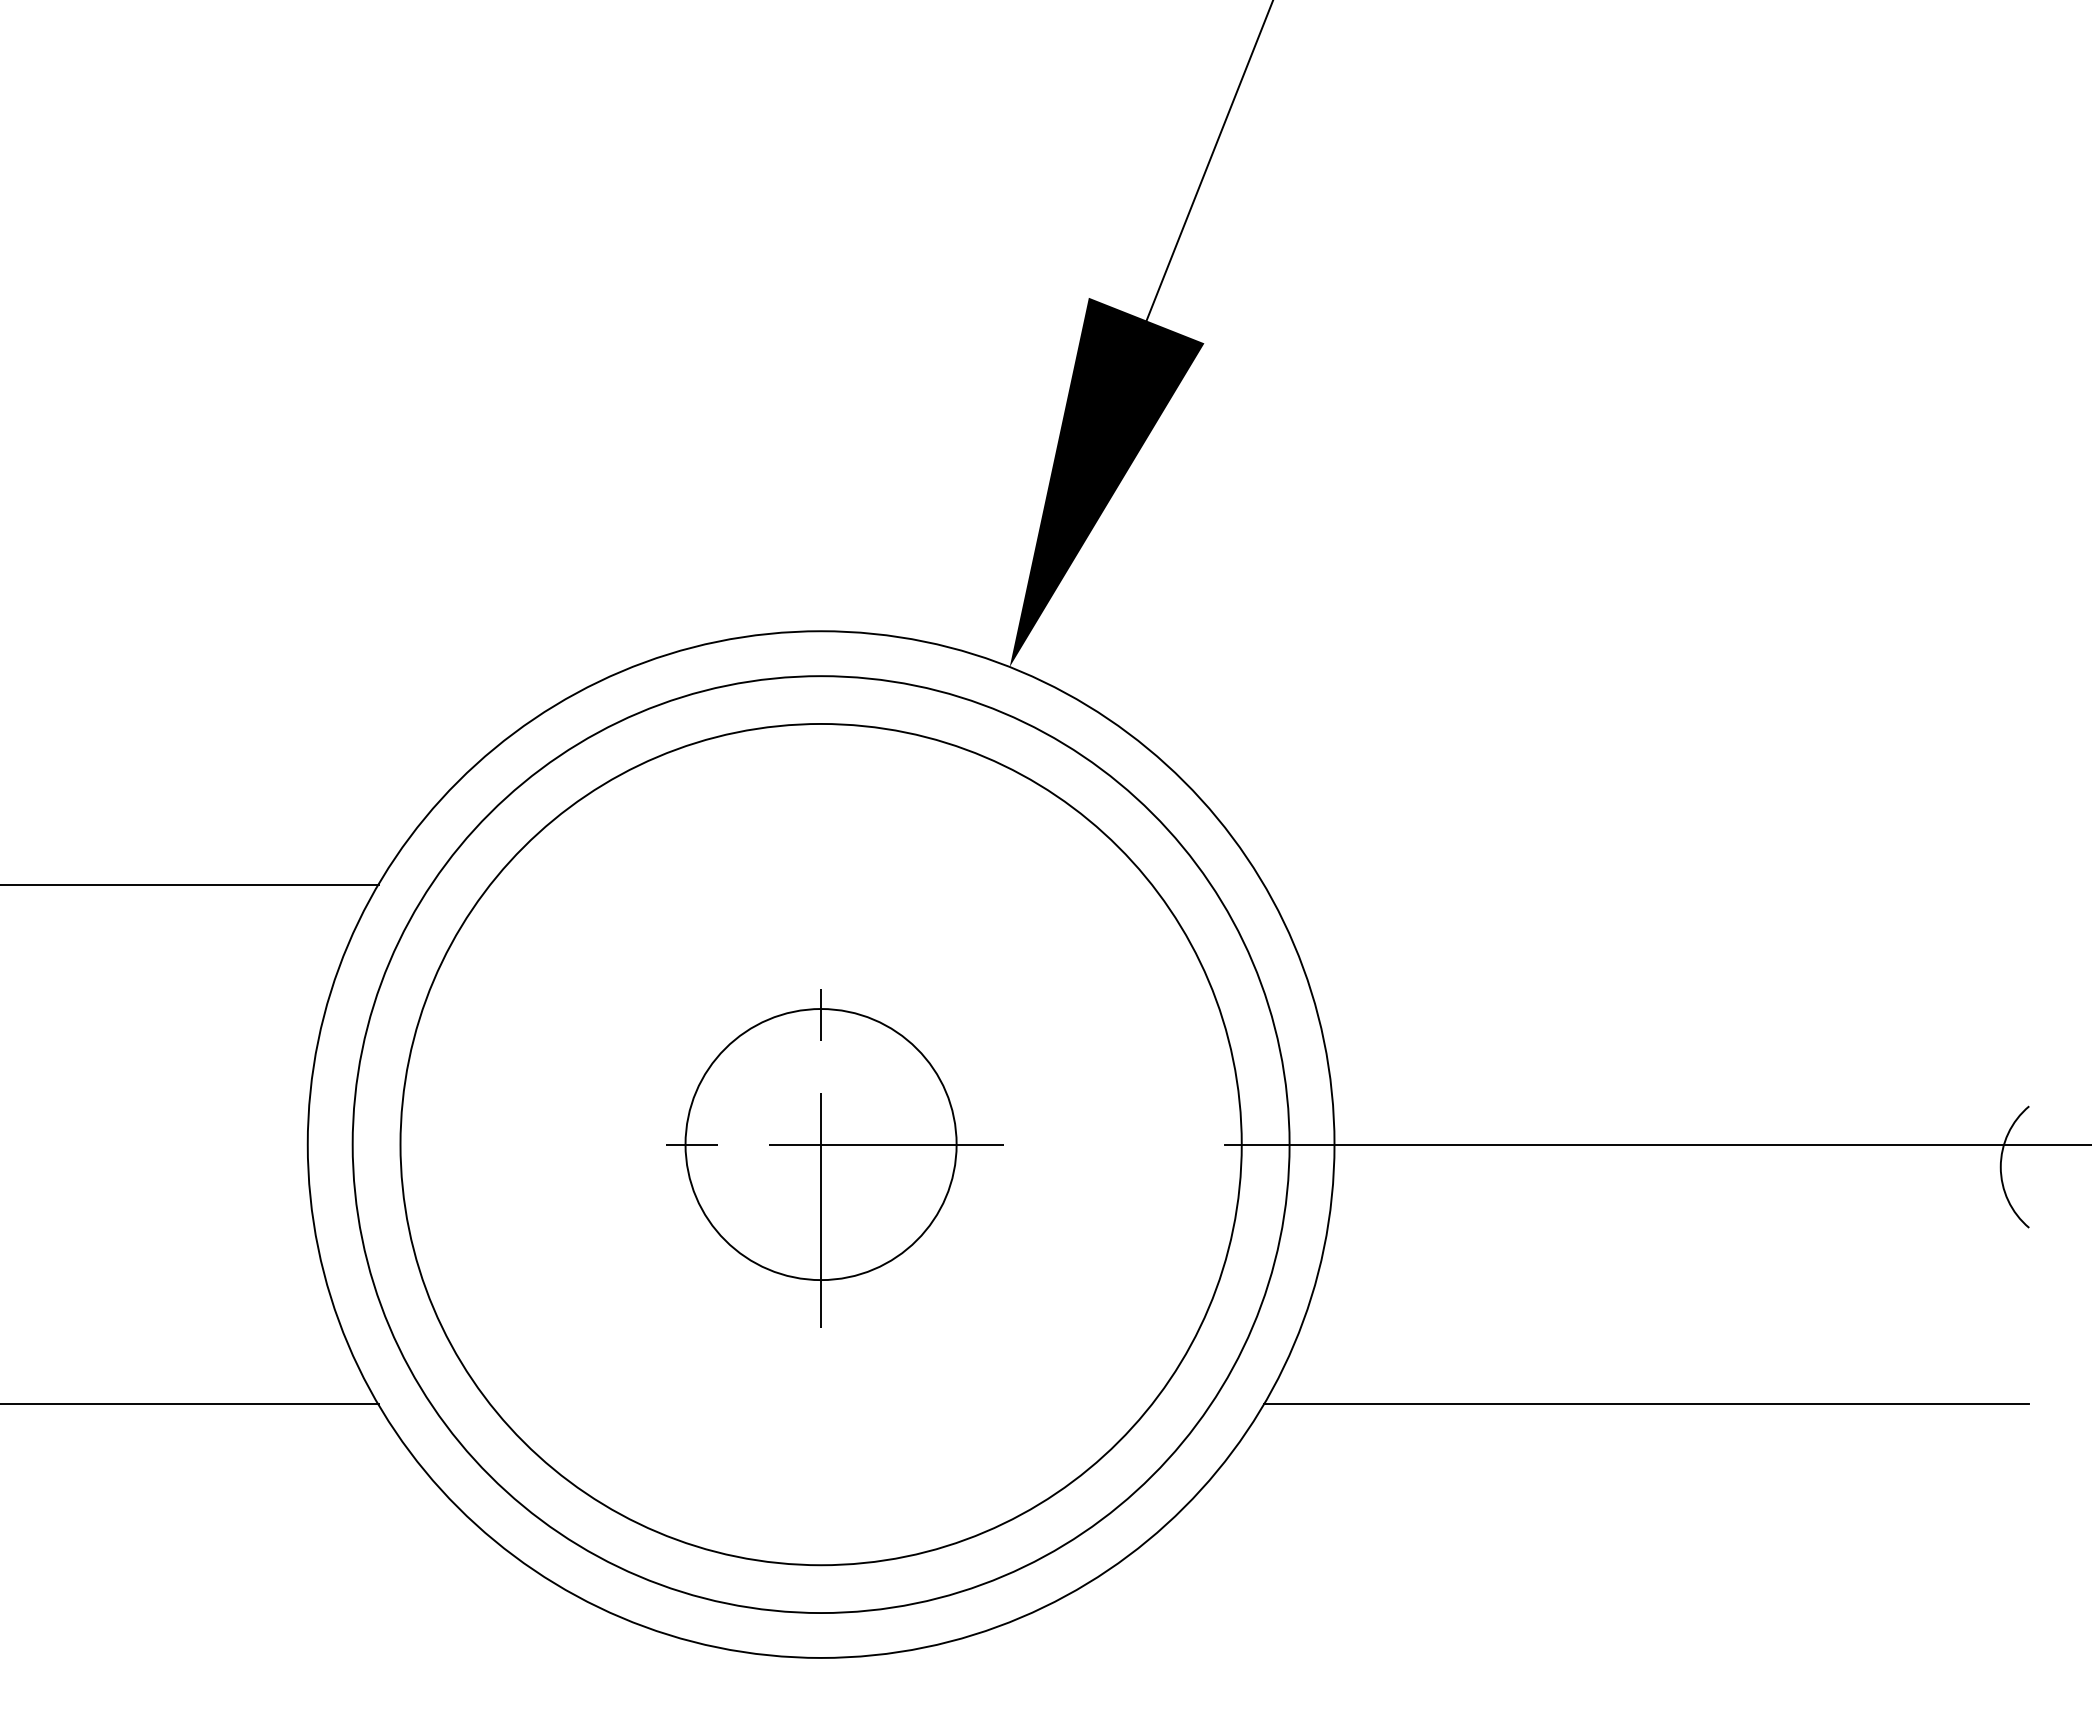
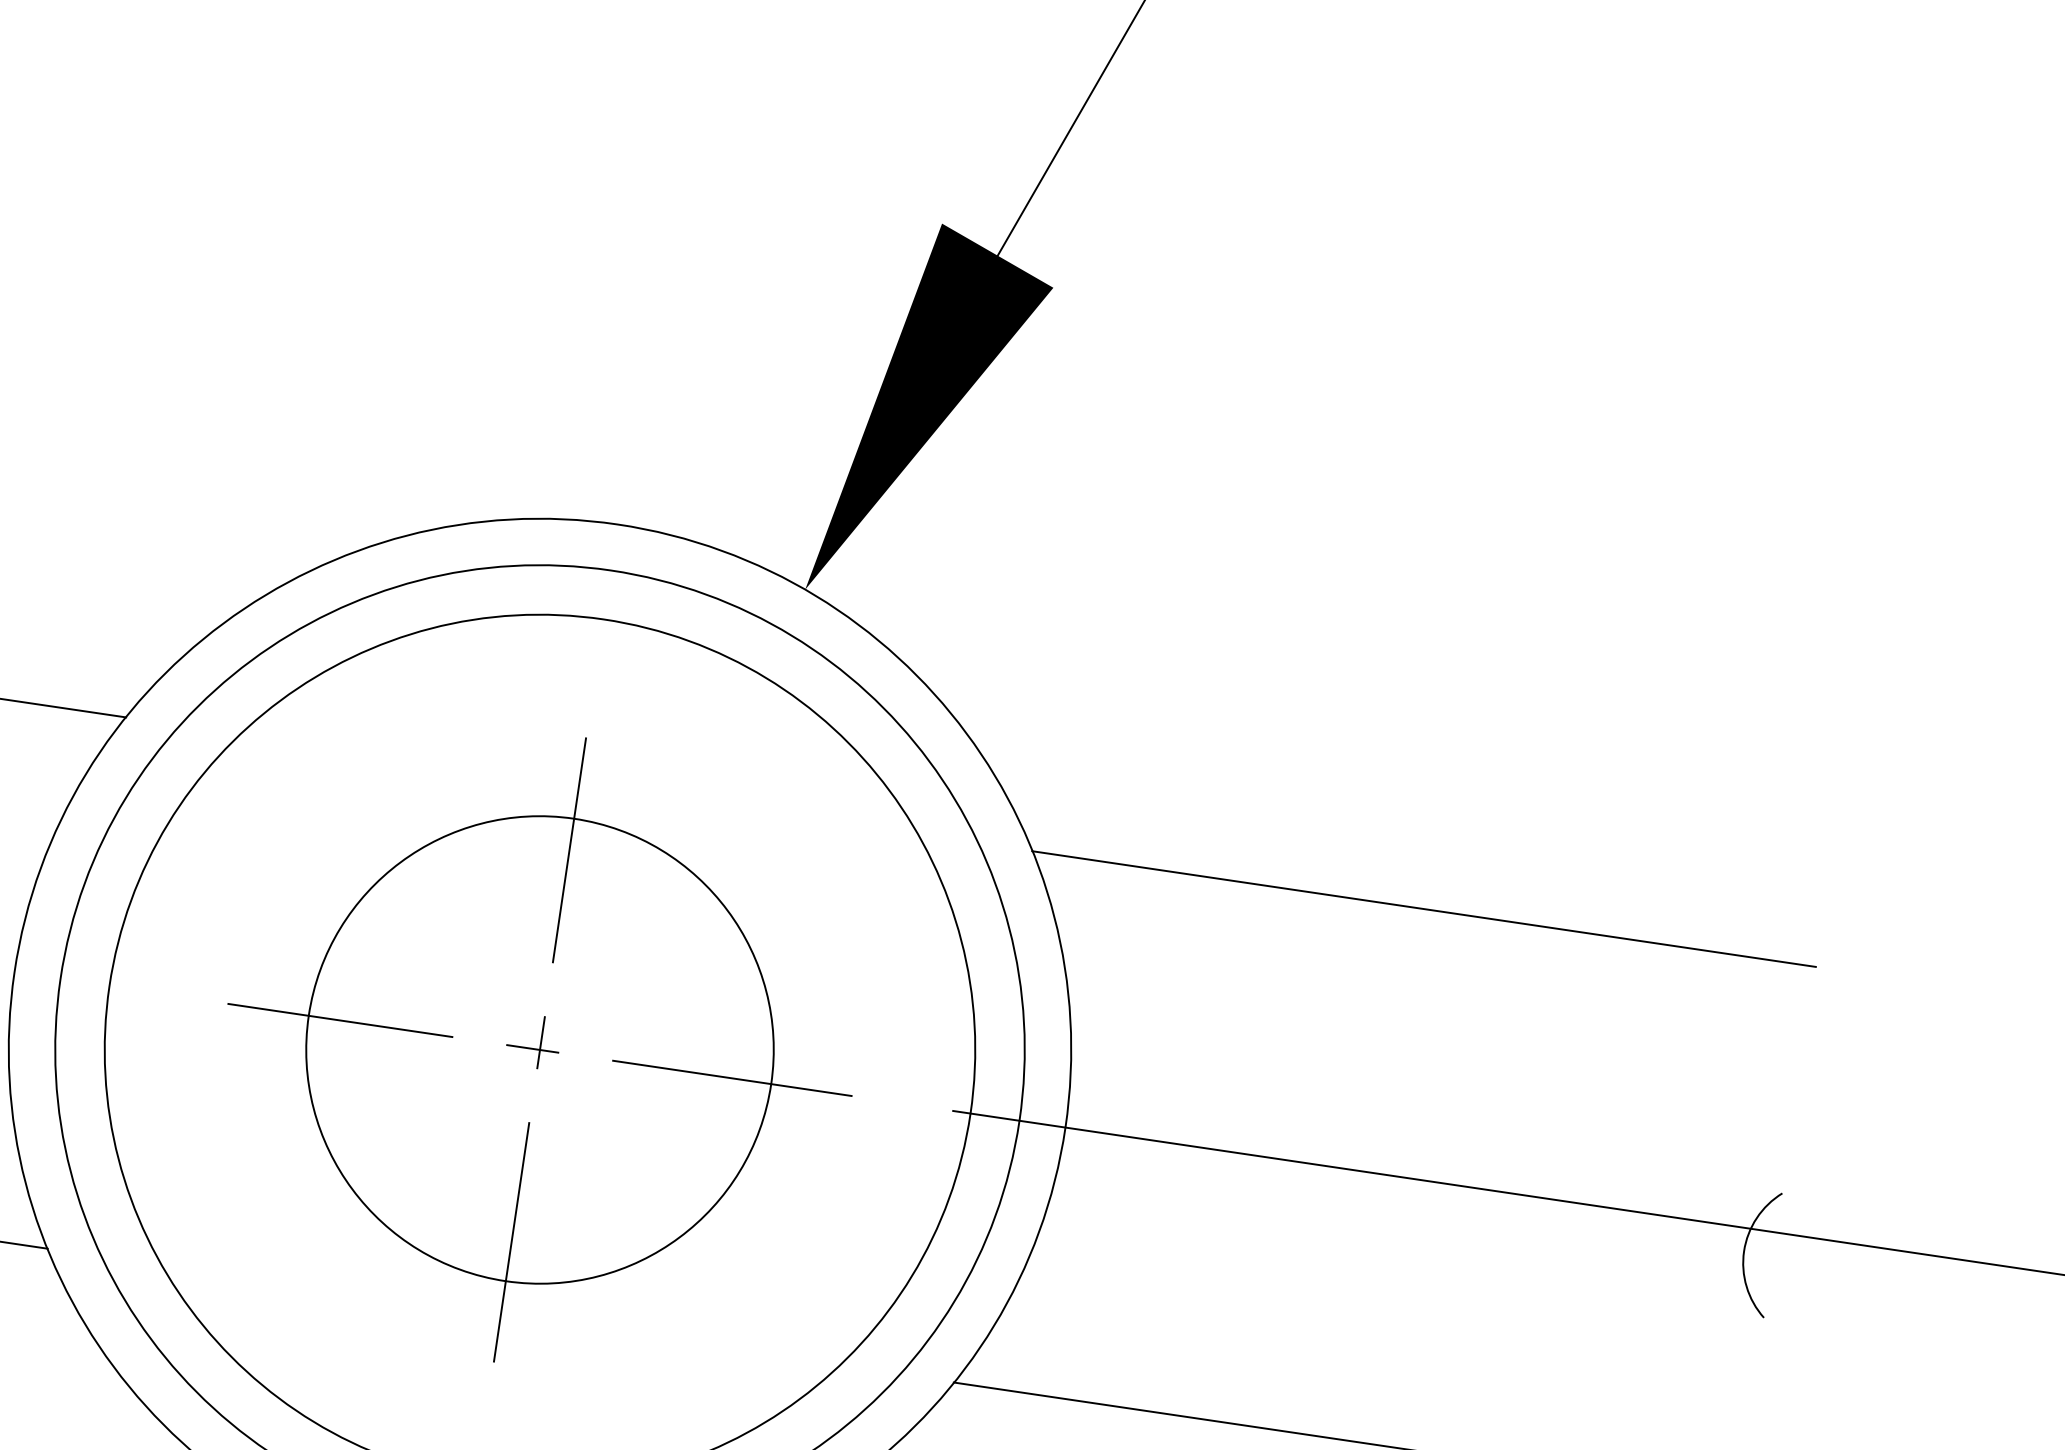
line: (1646, 885) -> (1424, 909), added
part: (820, 1144) -> (539, 1049), size x1.67

